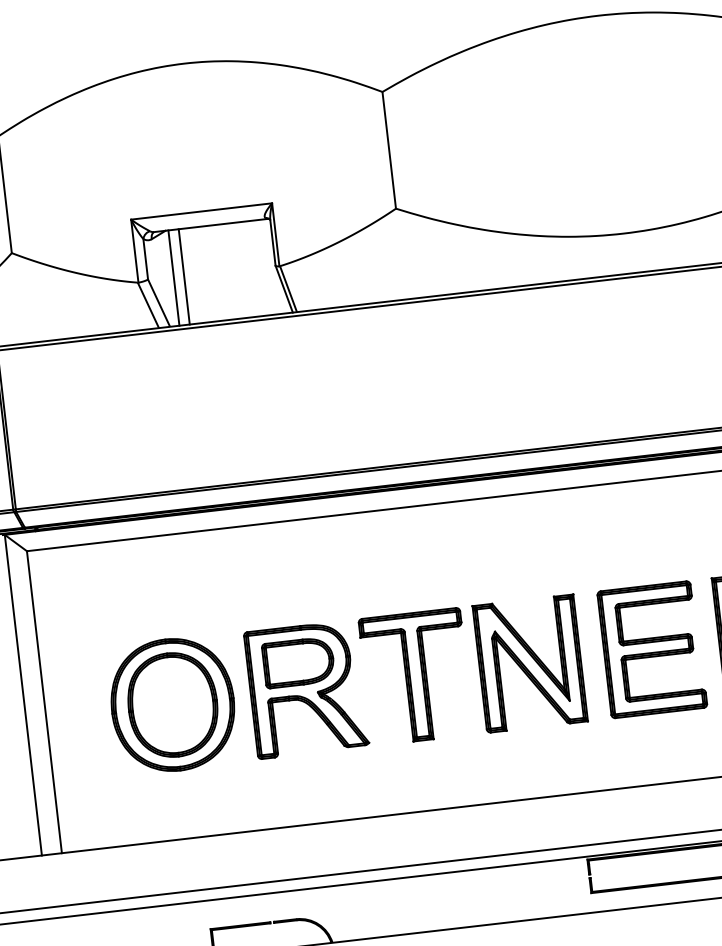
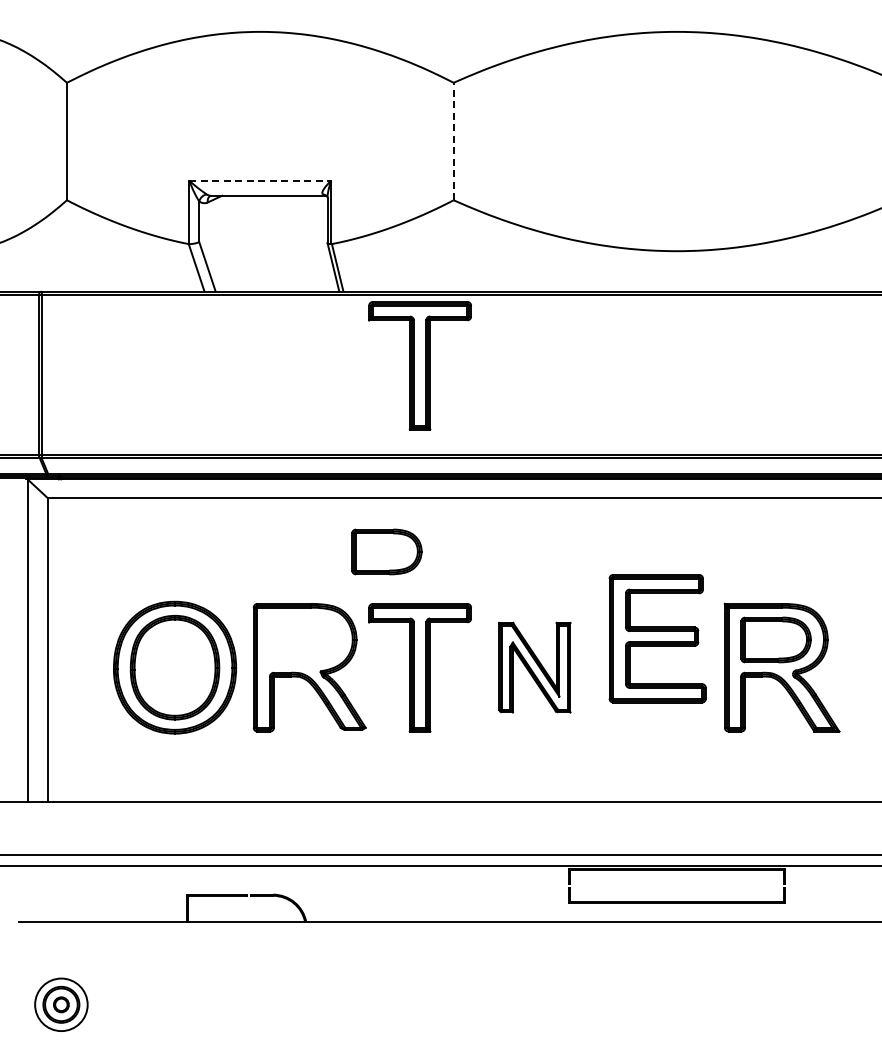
line: (389, 150) -> (453, 141), solid -> dashed
line: (201, 211) -> (260, 180), solid -> dashed
line: (184, 276) -> (235, 243), removed
line: (174, 277) -> (225, 243), removed
part: (380, 376) -> (419, 365), added
part: (652, 649) -> (657, 638), moved
part: (298, 662) -> (386, 551), moved
part: (529, 663) -> (534, 667), size x0.7

